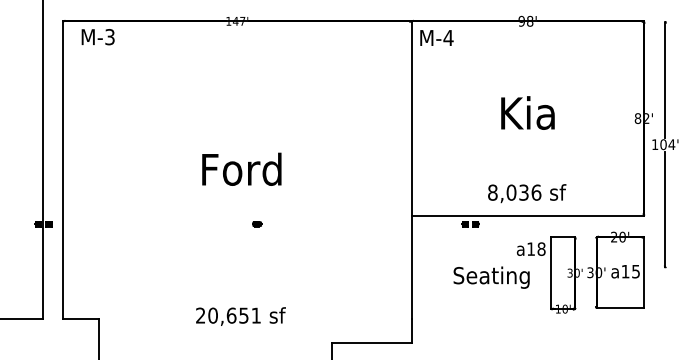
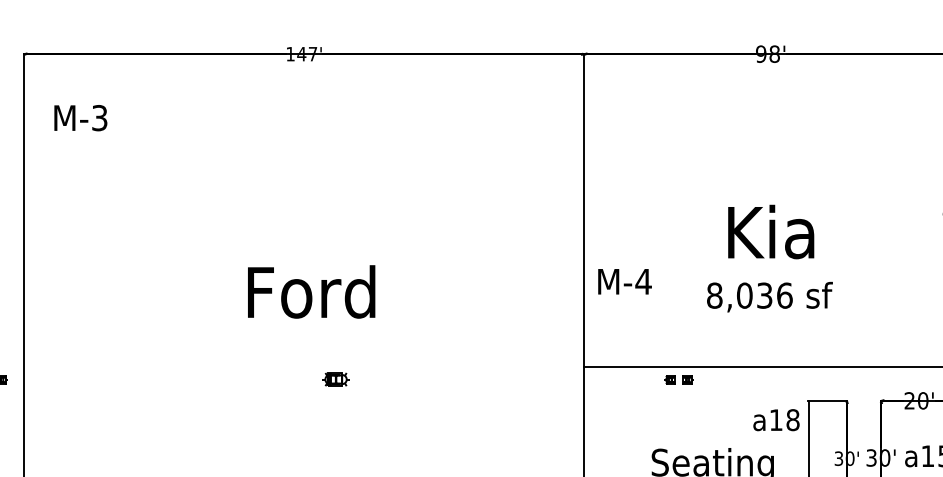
text: (97, 37) -> (79, 118), moved
text: (436, 37) -> (624, 280), moved
text: (527, 112) -> (770, 231), moved
text: (527, 193) -> (770, 296), moved
part: (257, 224) -> (336, 380), size x1.6

